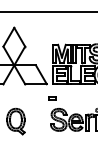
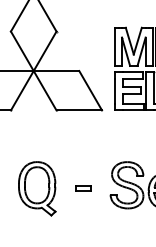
part: (52, 98) -> (84, 188), moved

